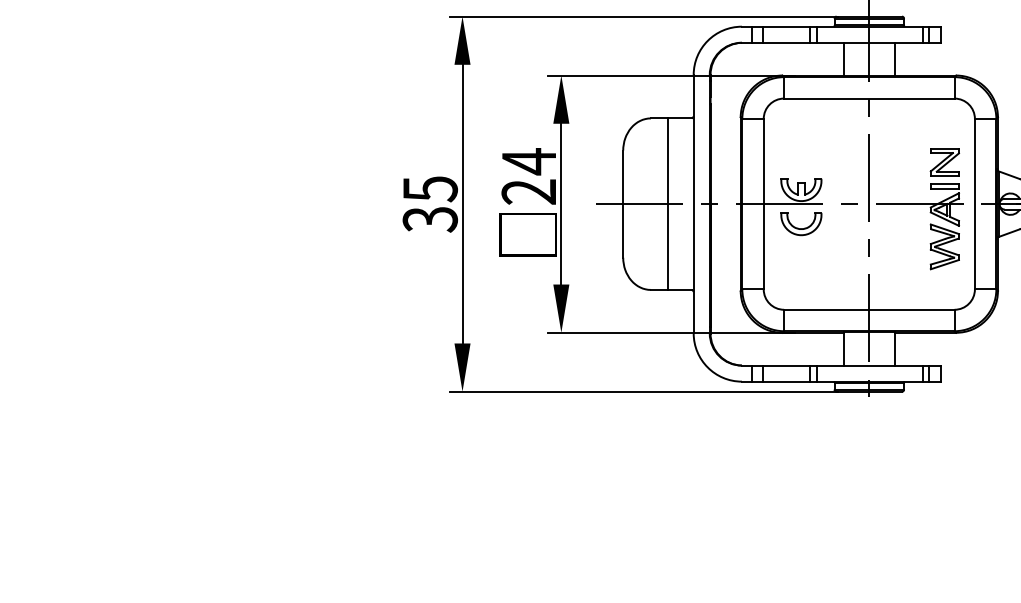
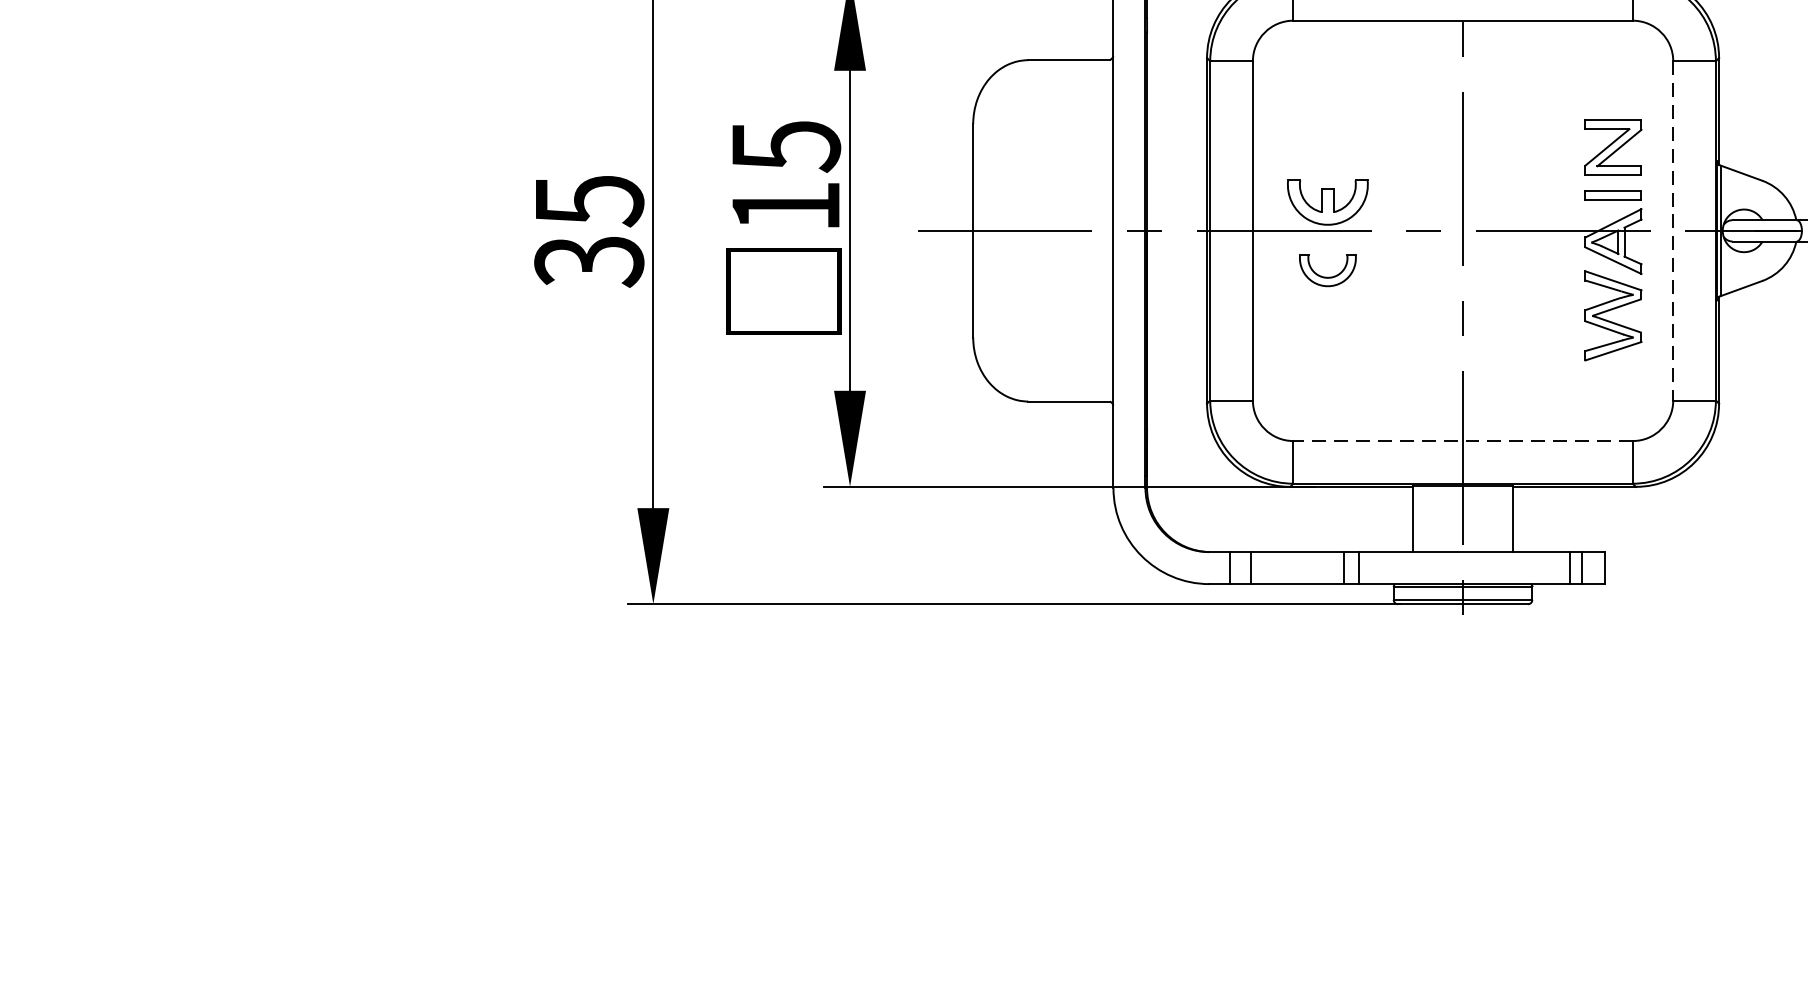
text: (528, 176) -> (784, 175), 24 -> 15
line: (668, 203) -> (1063, 229), removed
line: (974, 204) -> (1672, 231), solid -> dashed
part: (801, 224) -> (1328, 271), size x0.7
line: (868, 309) -> (1461, 440), solid -> dashed

